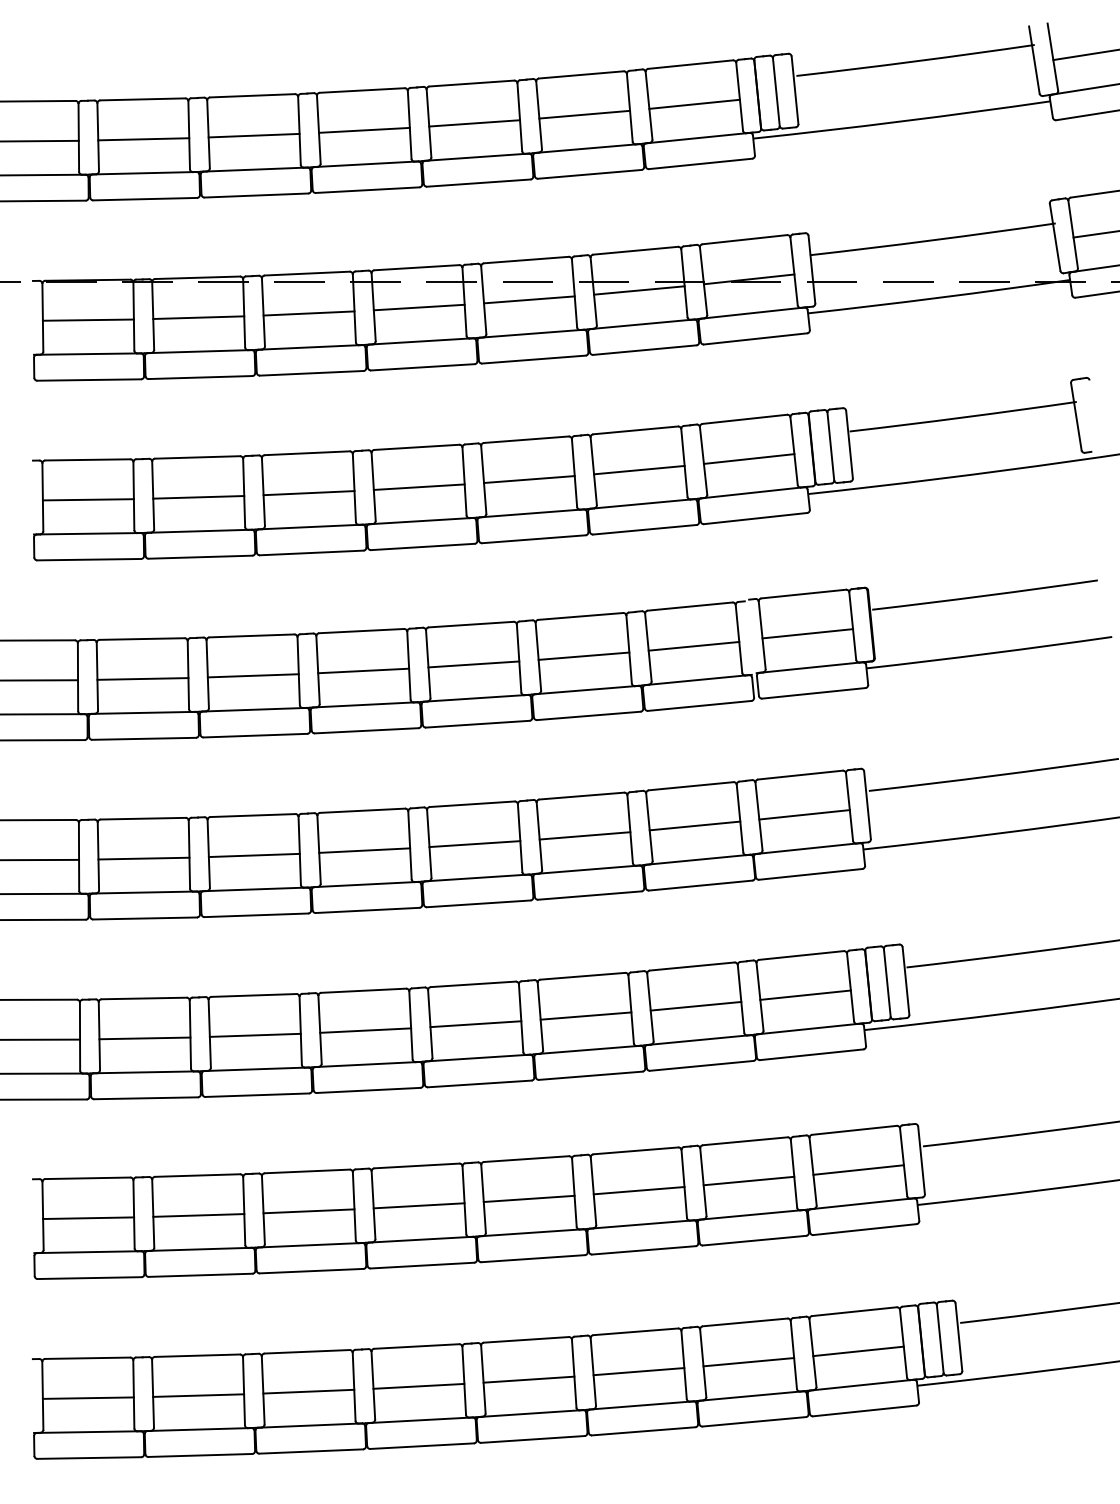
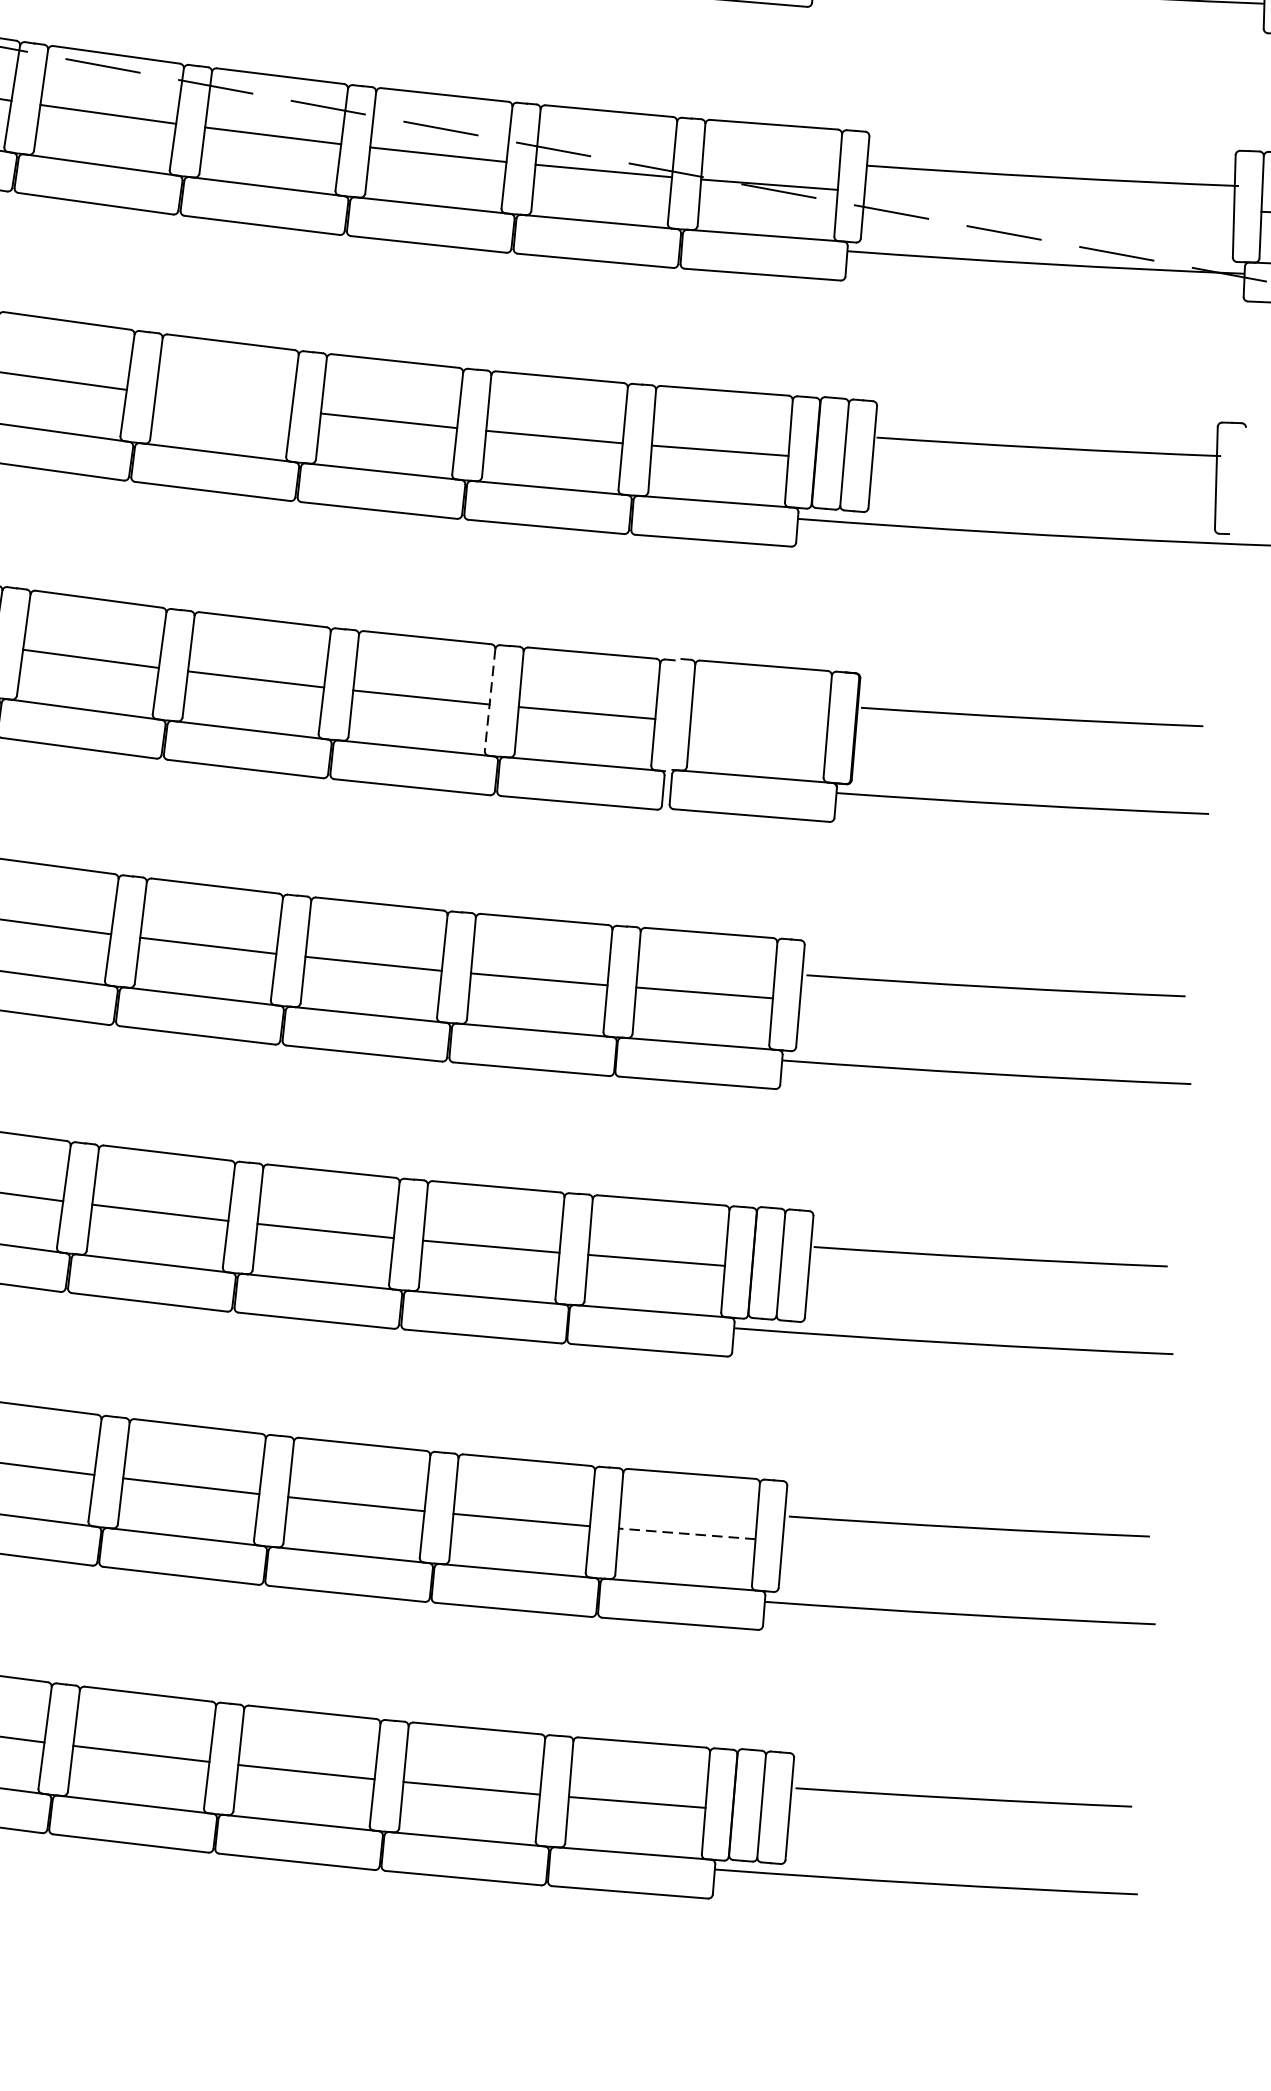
line: (418, 486) -> (222, 400), removed
line: (807, 633) -> (758, 725), removed
line: (629, 649) -> (490, 700), solid -> dashed
line: (858, 1170) -> (686, 1534), solid -> dashed

